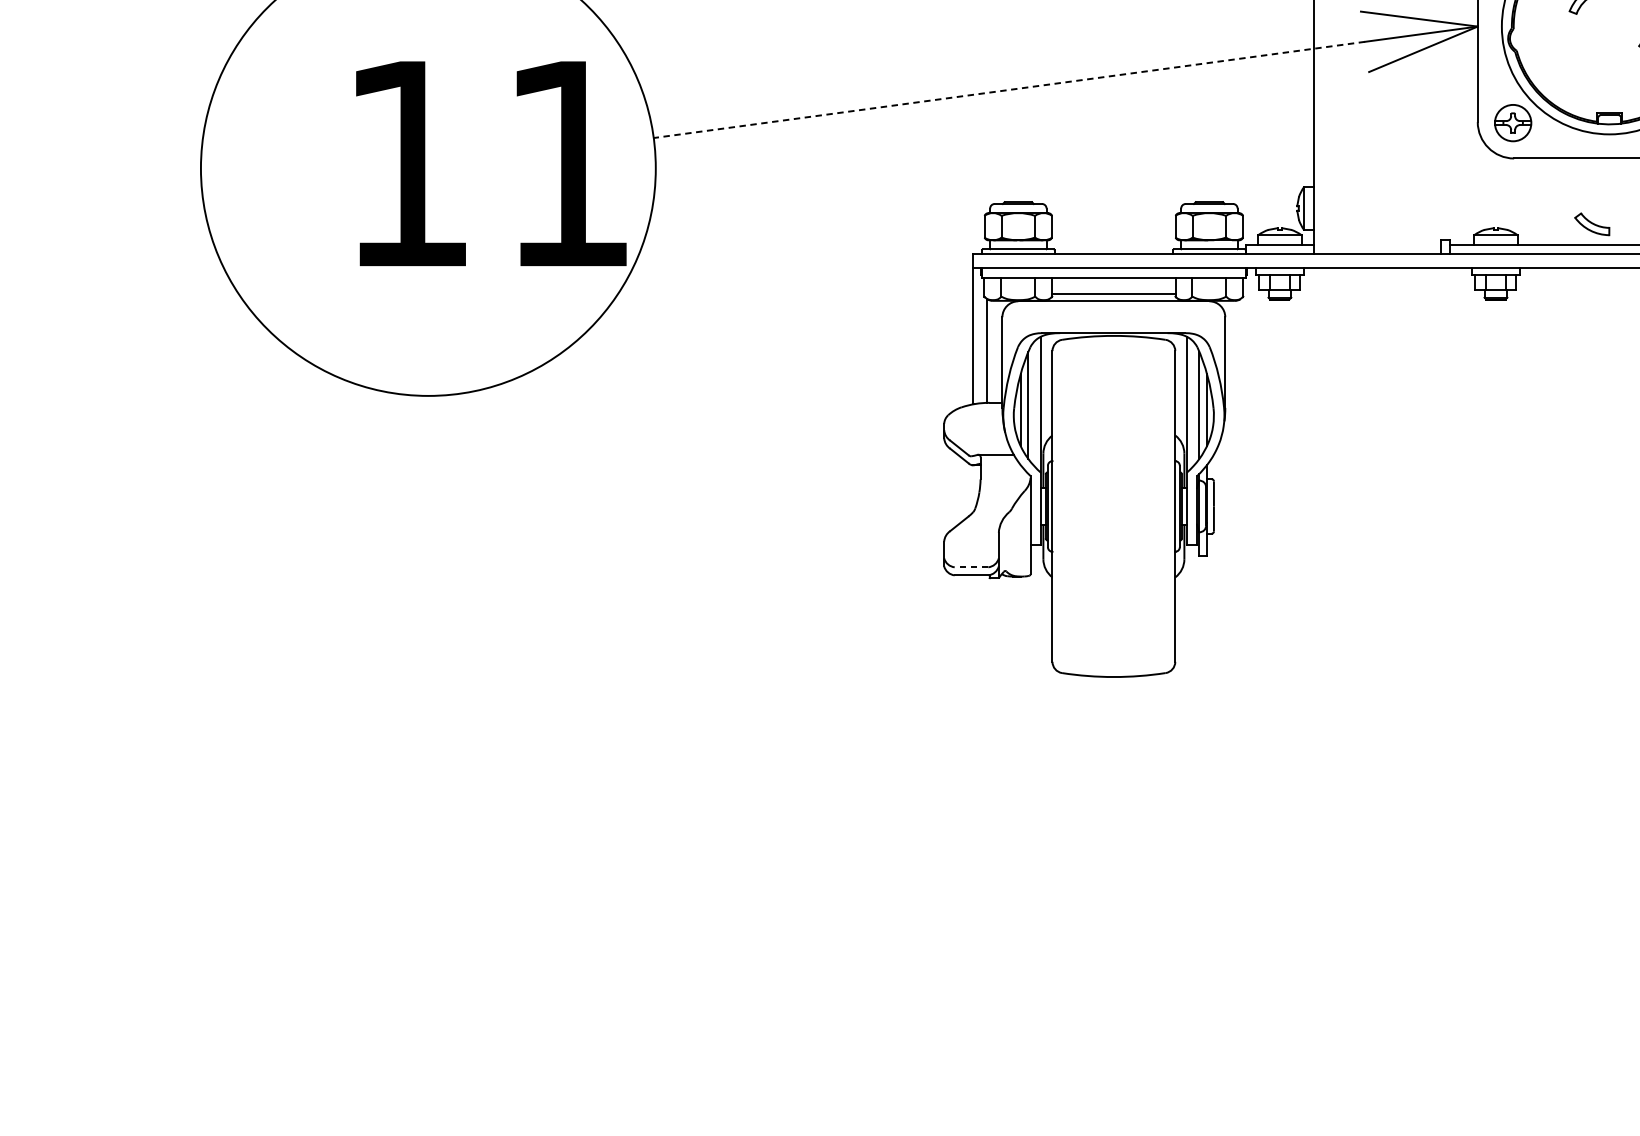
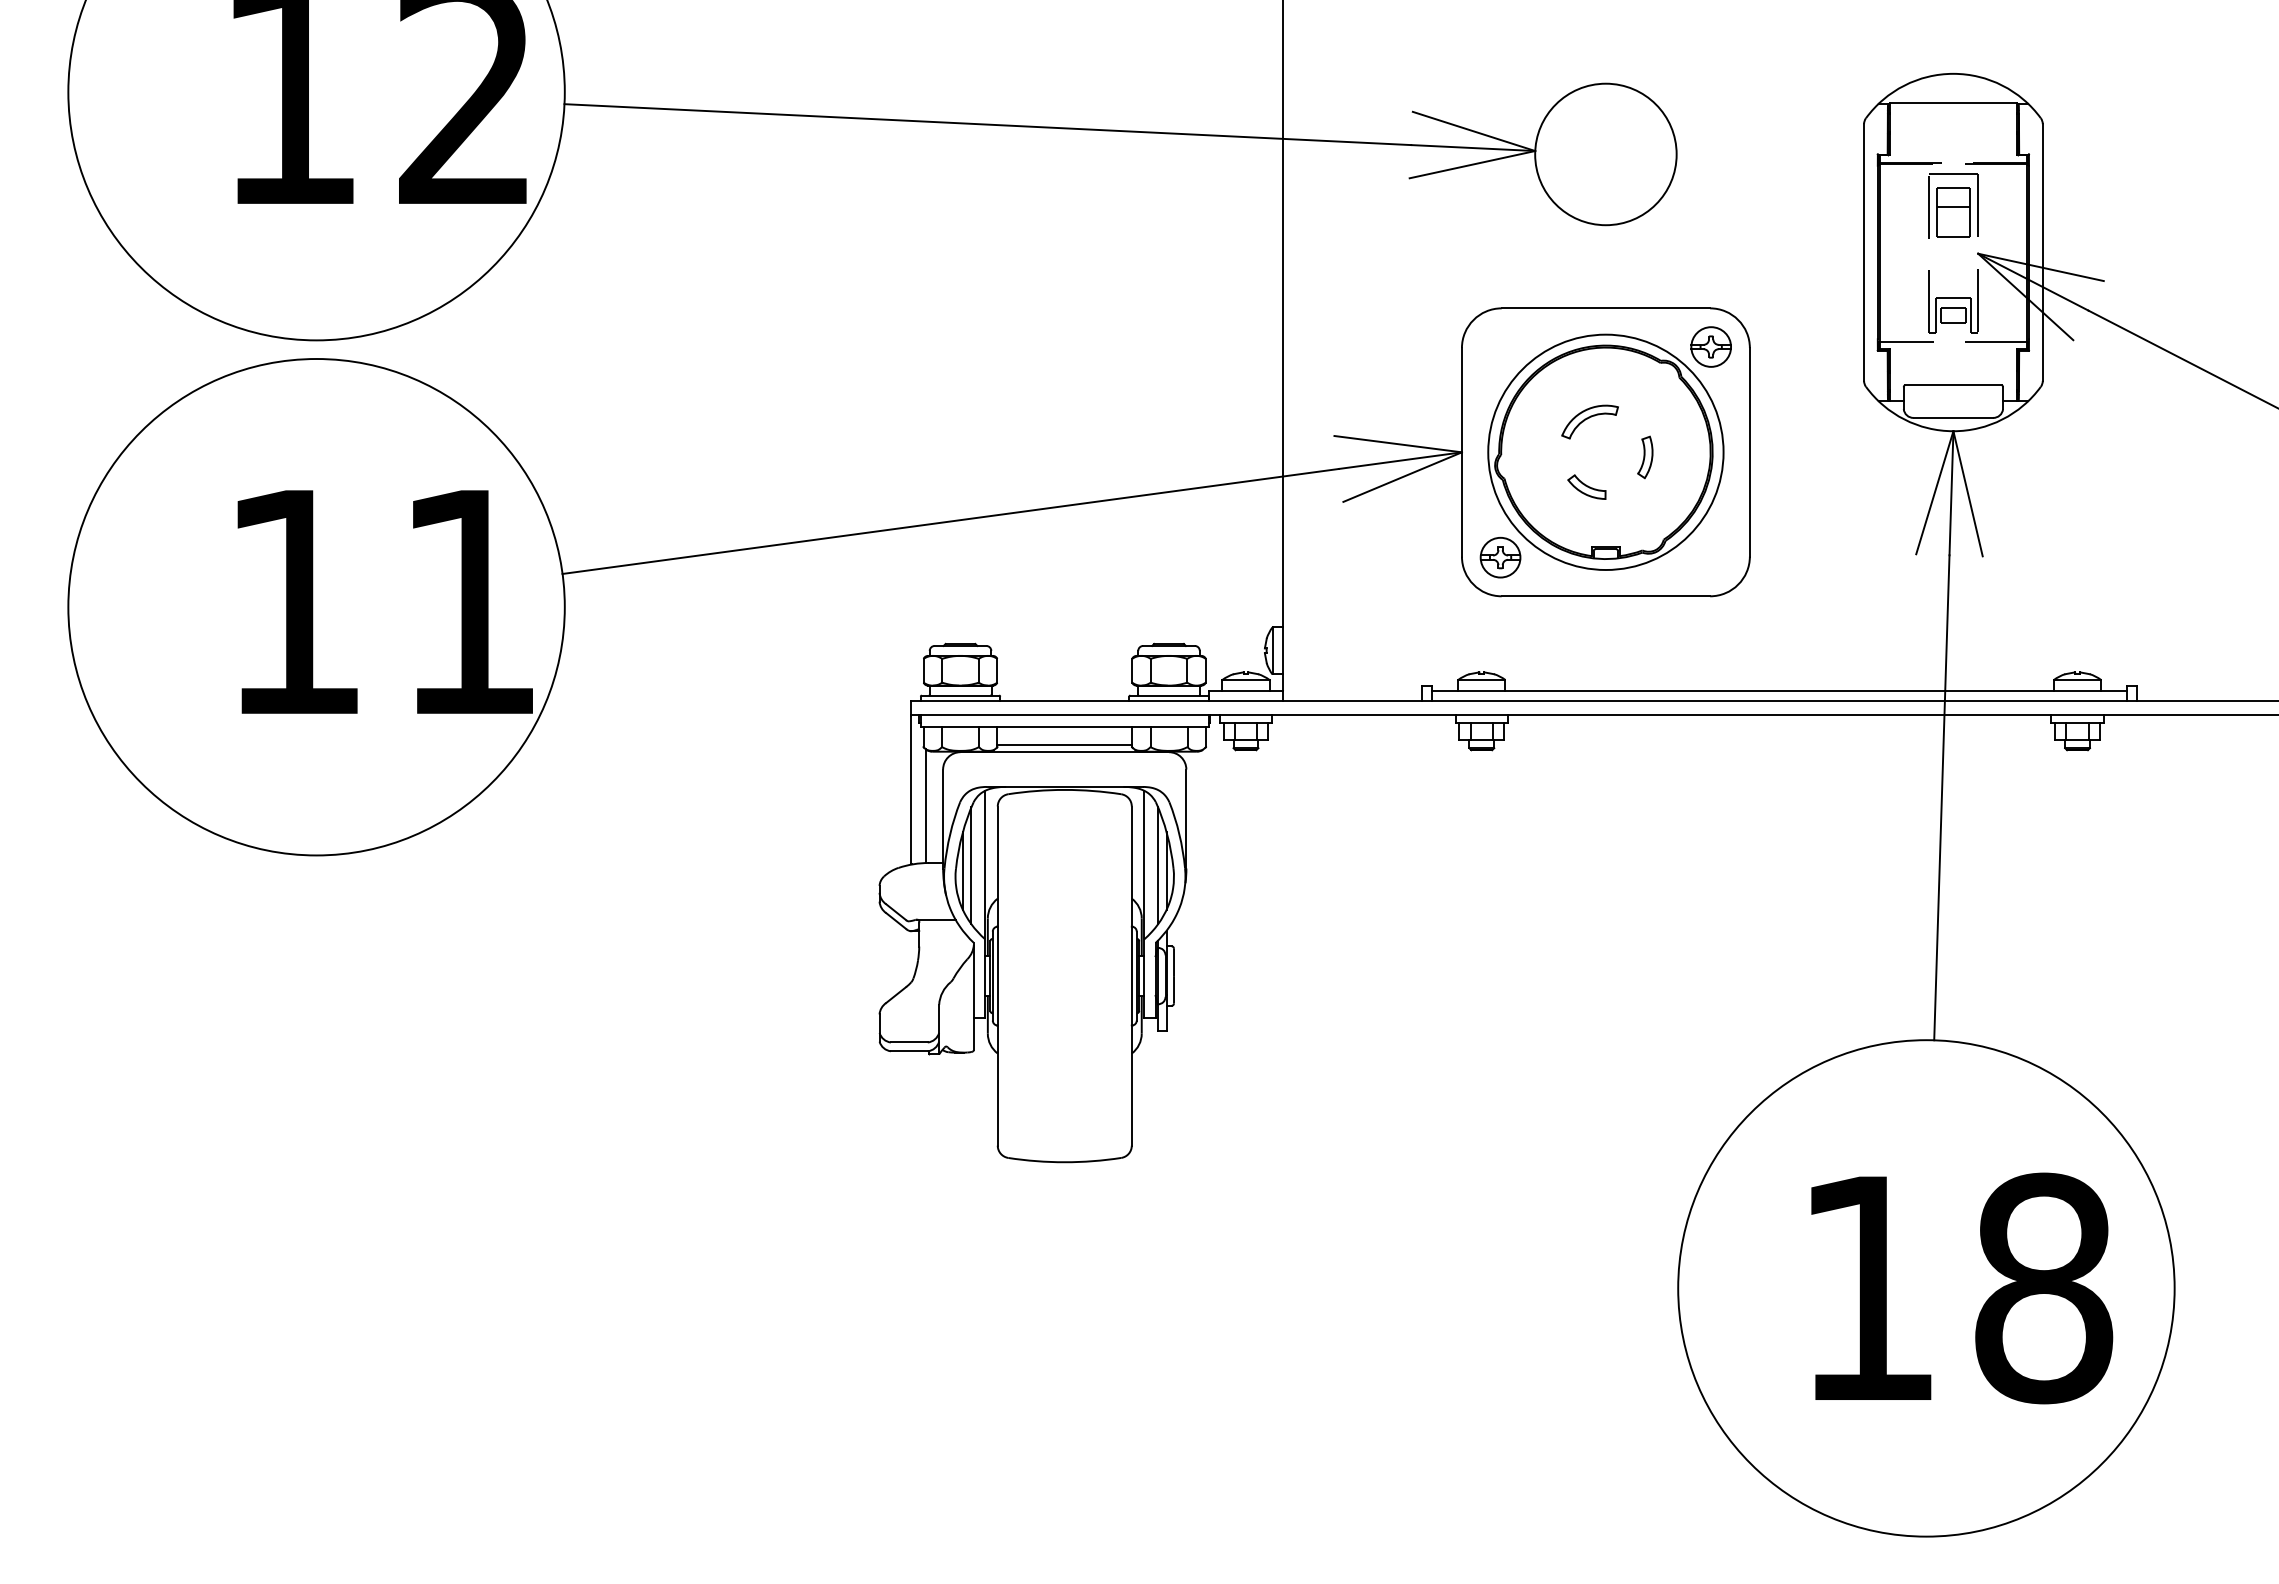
line: (1009, 89) -> (950, 521), dashed -> solid
part: (1591, 223) -> (1586, 486), moved
line: (970, 567) -> (908, 1042), dashed -> solid

